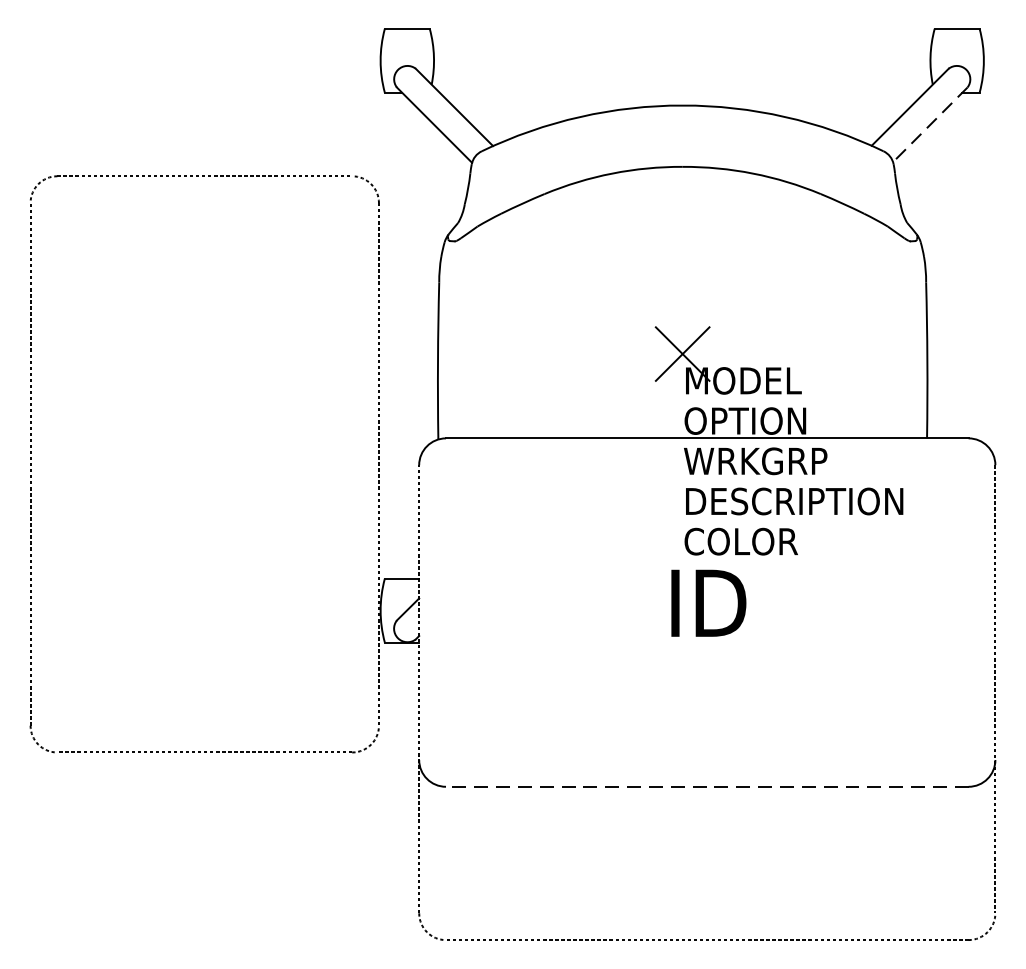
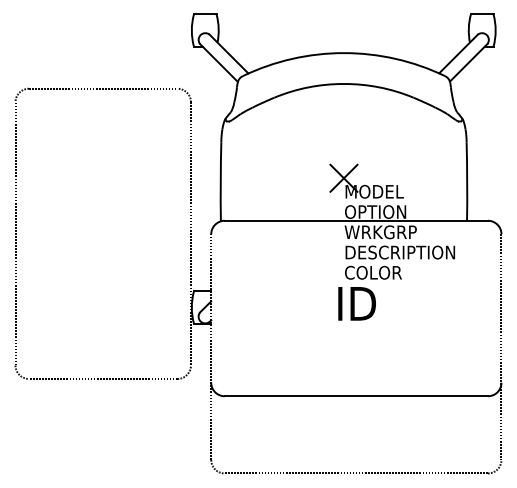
line: (929, 124) -> (468, 62), dashed -> solid
line: (707, 787) -> (356, 396), dashed -> solid

